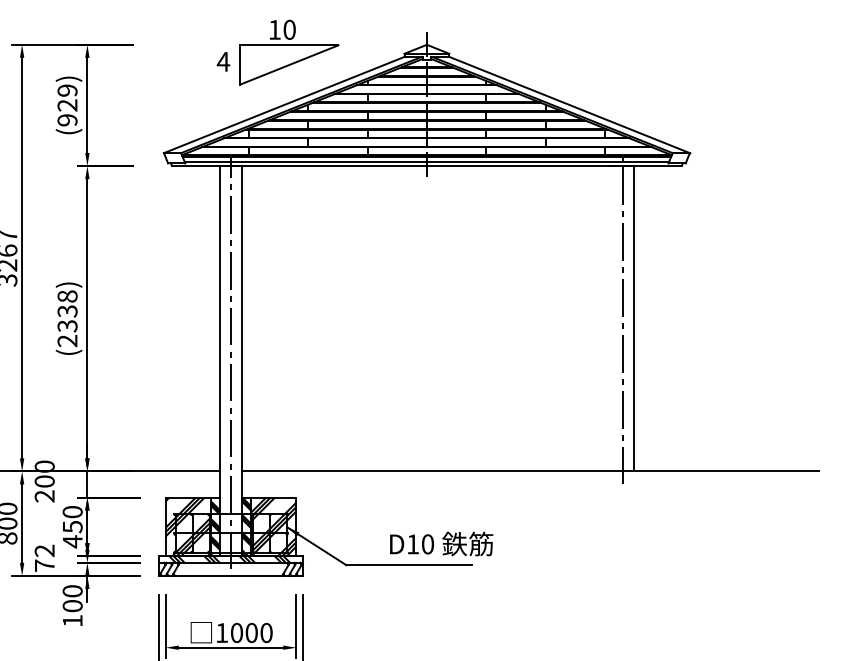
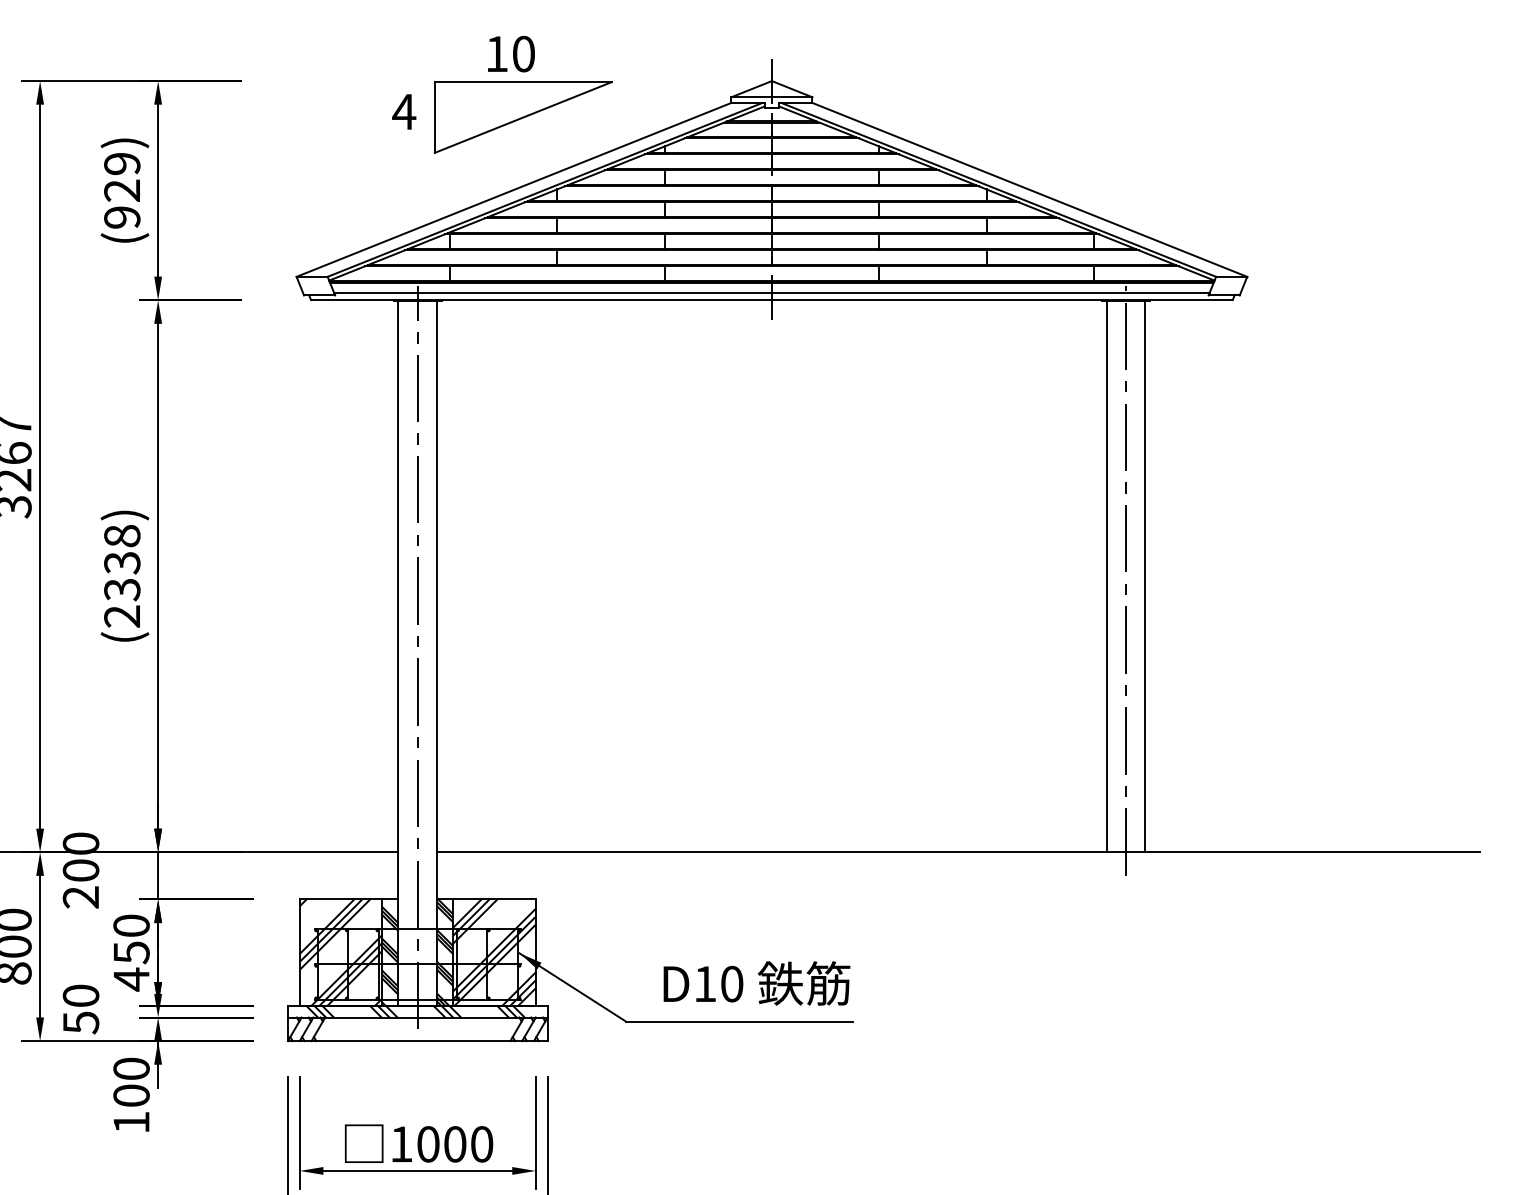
line: (612, 318) -> (1107, 575), added
text: (441, 543) -> (756, 982), moved
text: (44, 558) -> (80, 1009), 72 -> 50

